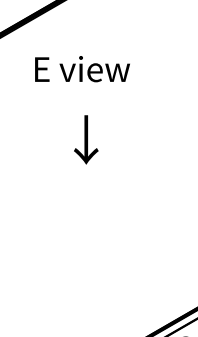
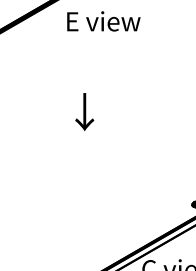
text: (82, 69) -> (103, 21), moved
text: (85, 139) -> (84, 111), moved

